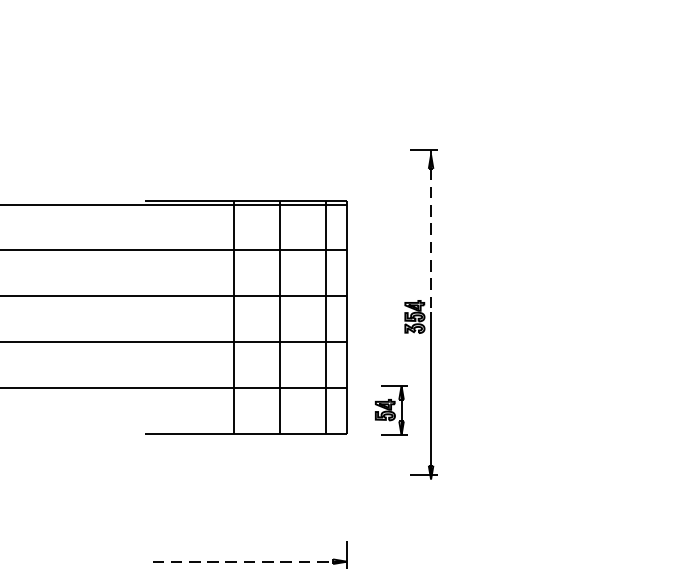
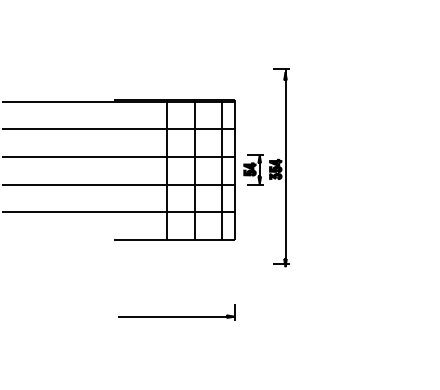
line: (431, 230) -> (285, 117), dashed -> solid
part: (391, 410) -> (253, 169), moved
line: (249, 561) -> (176, 316), dashed -> solid

